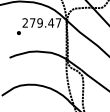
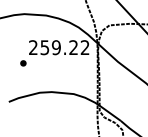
text: (45, 22) -> (64, 46), 279.47 -> 259.22

